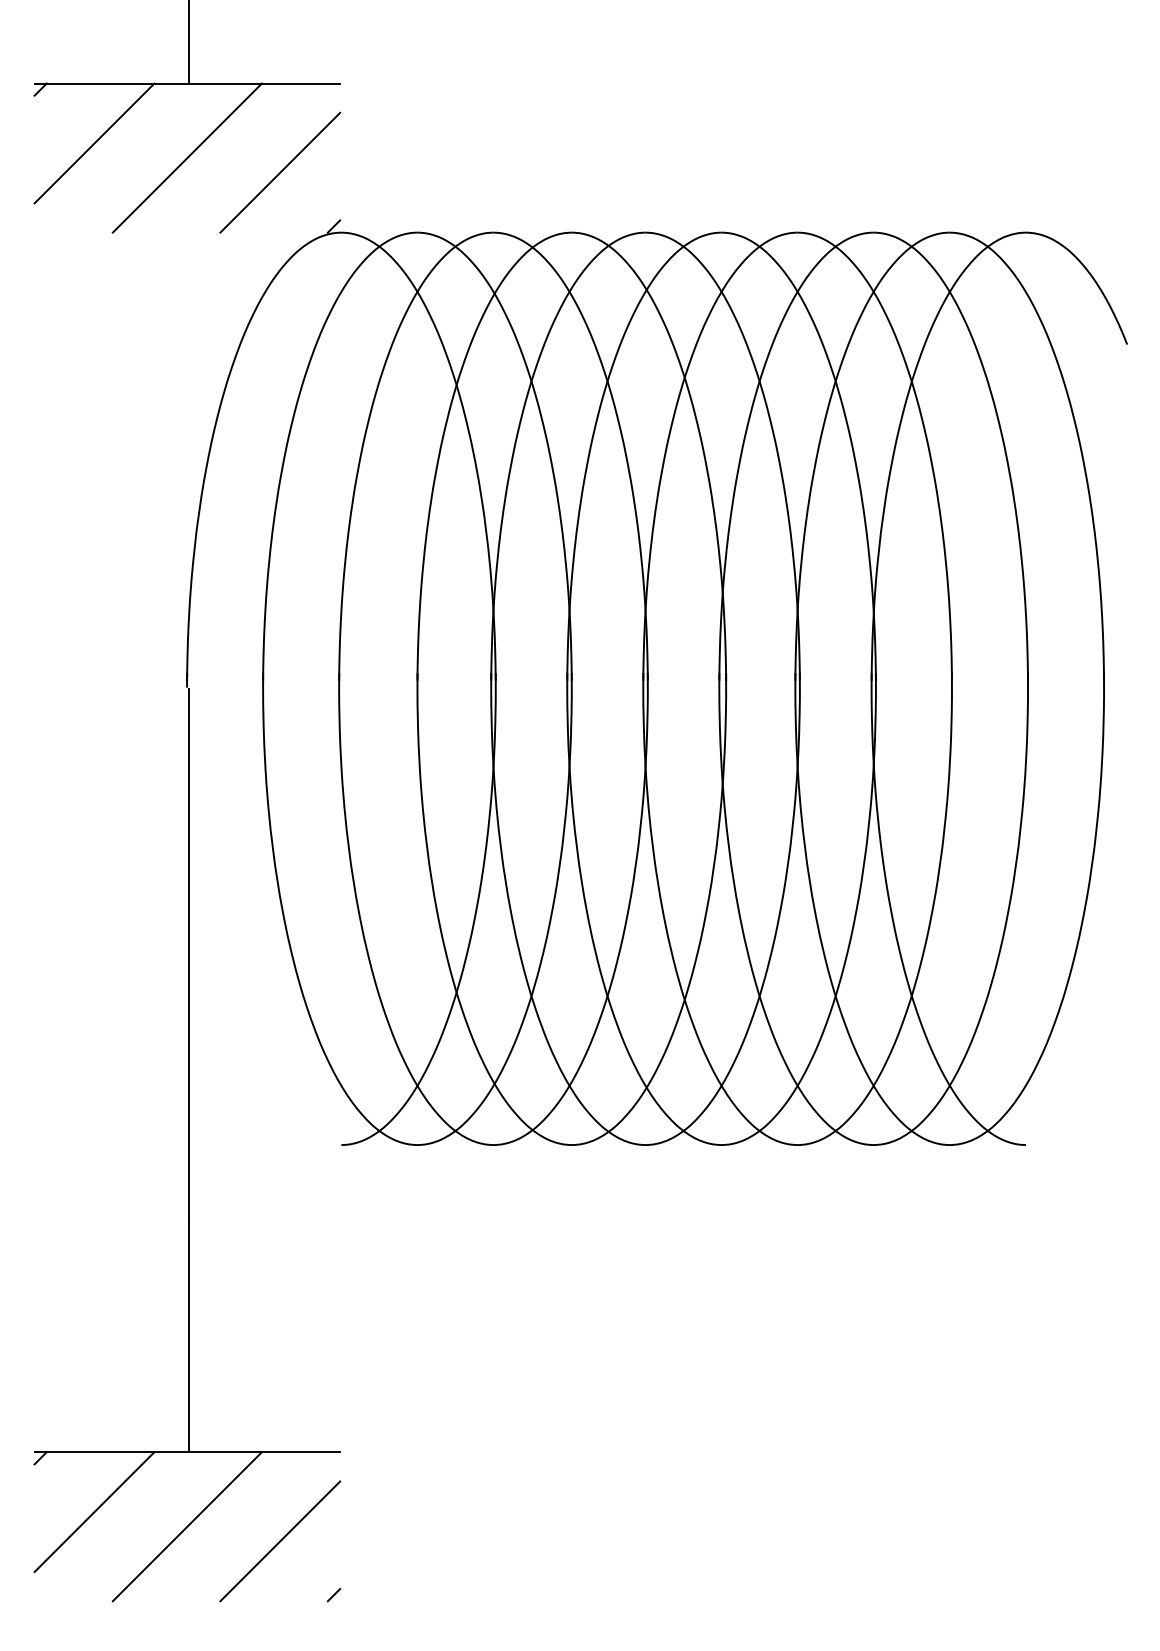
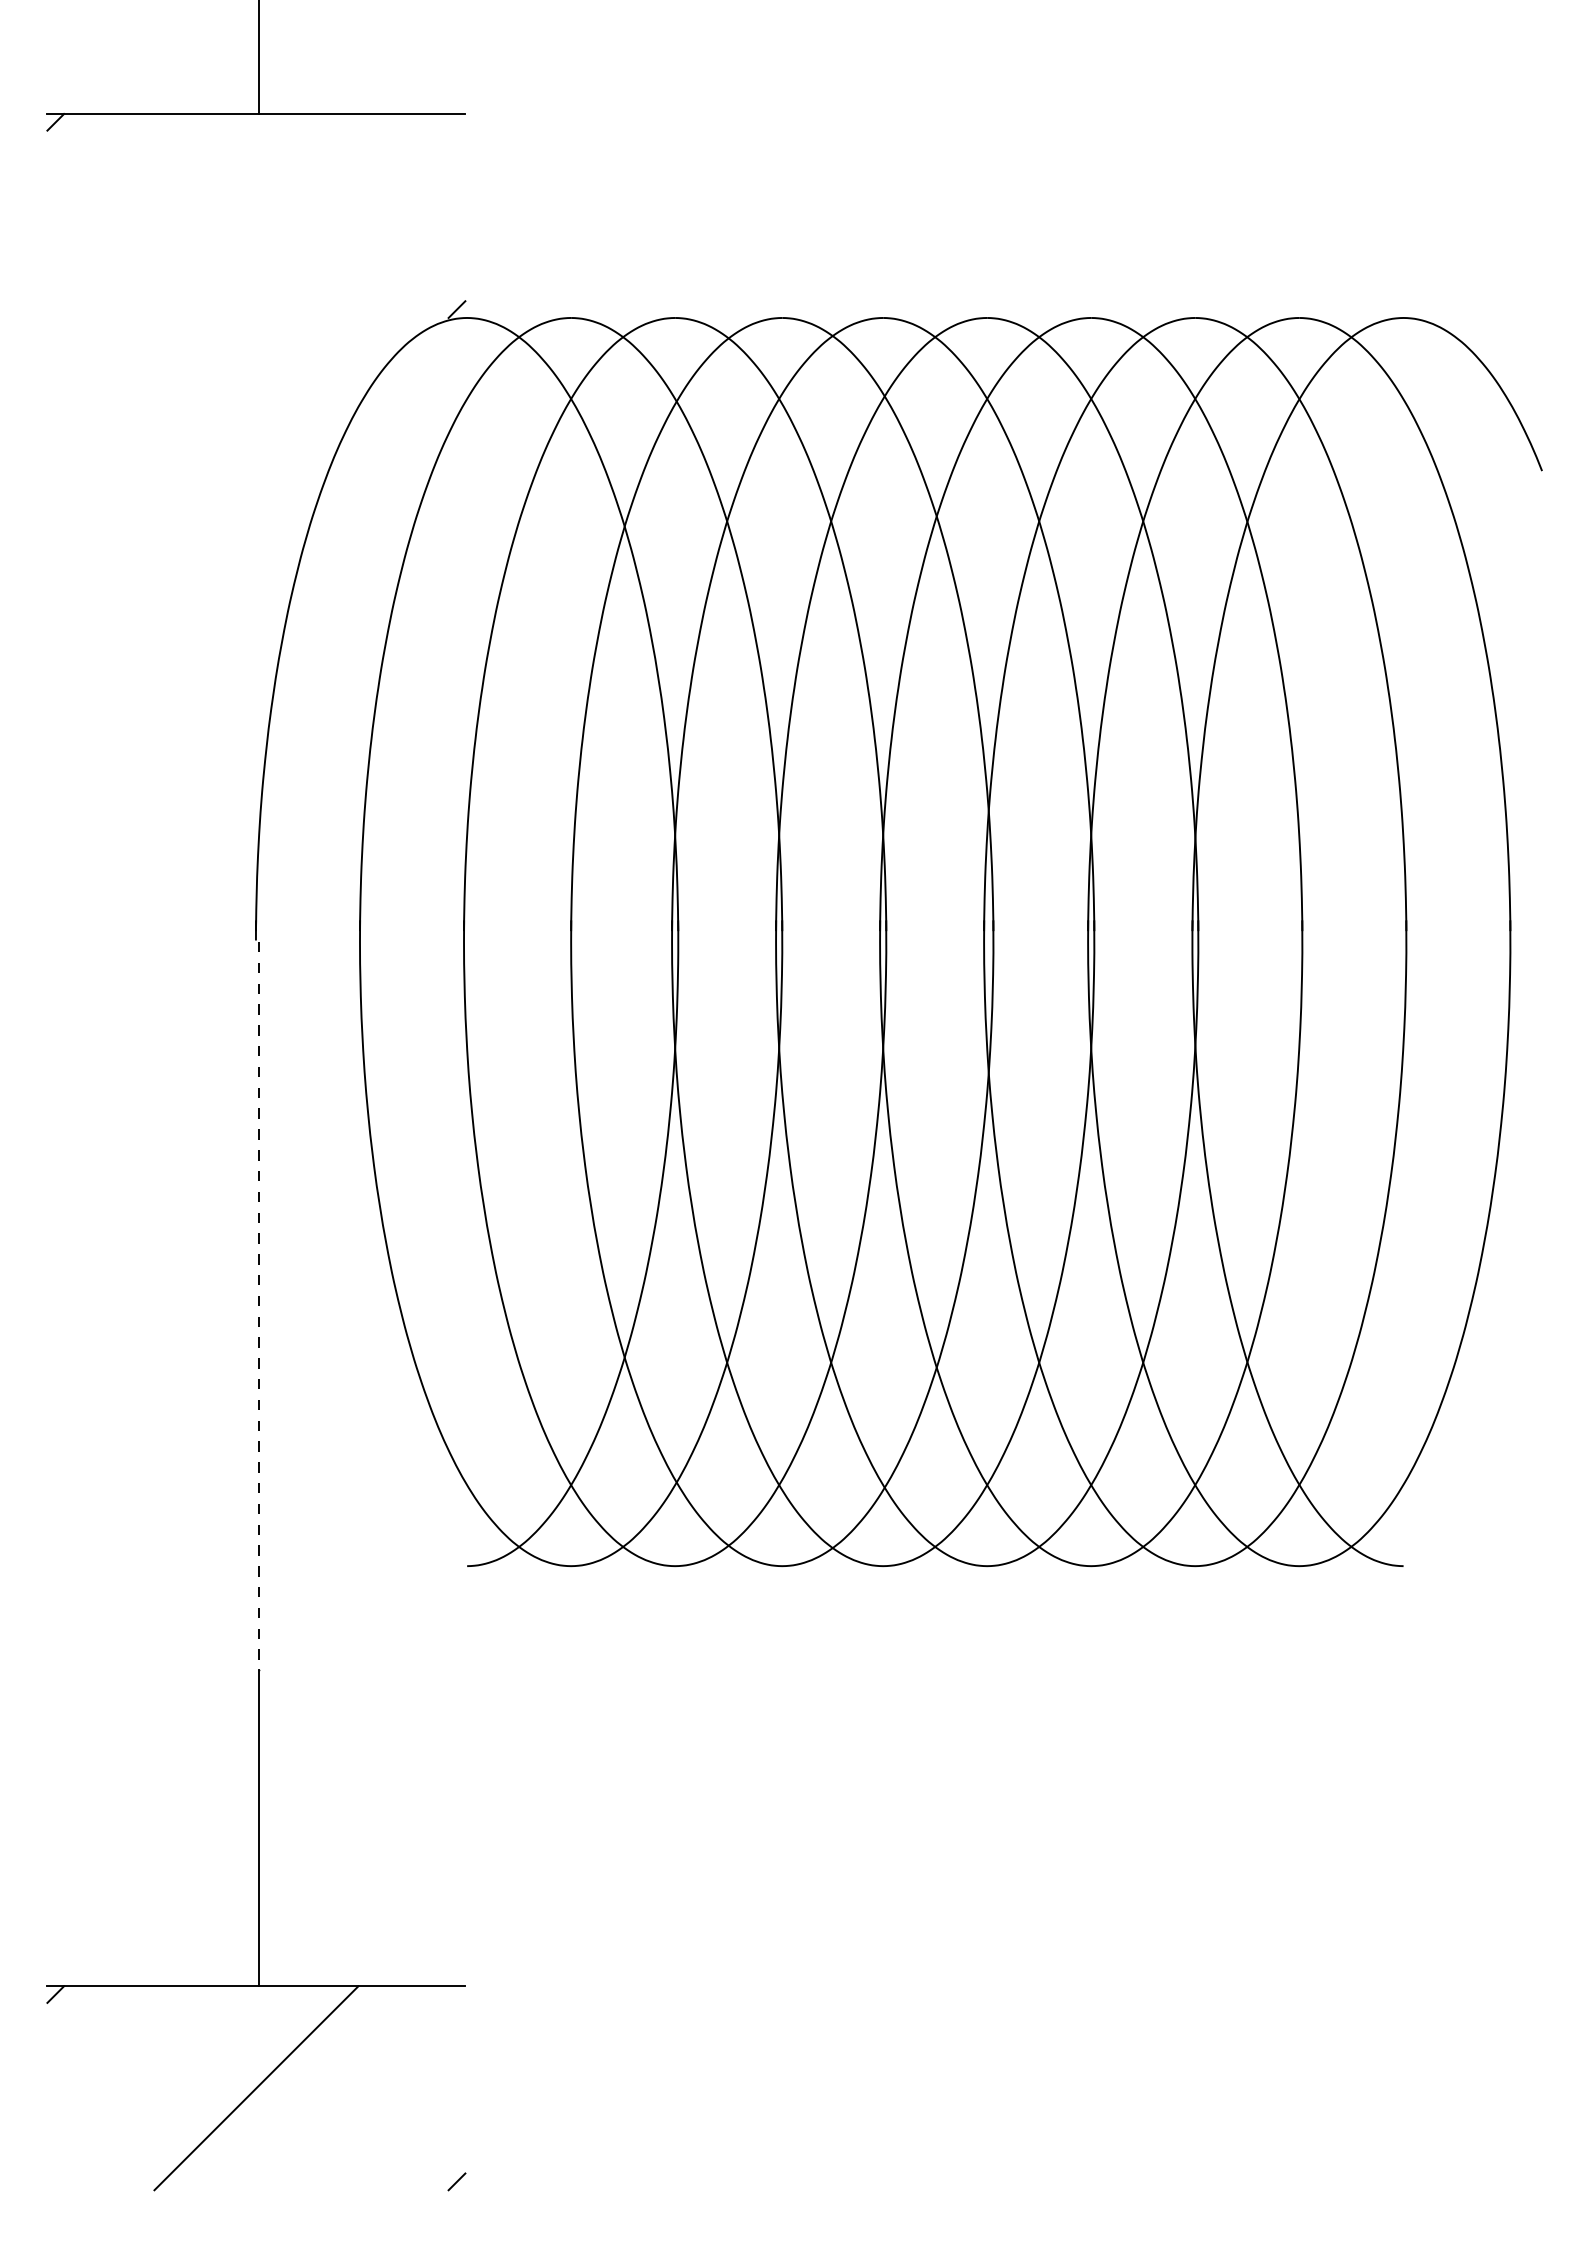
line: (94, 143) -> (129, 195), removed
line: (187, 157) -> (256, 215), removed
line: (280, 172) -> (383, 235), removed
line: (189, 955) -> (259, 1306), solid -> dashed
line: (94, 1512) -> (129, 2068), removed
line: (280, 1541) -> (383, 2108), removed

